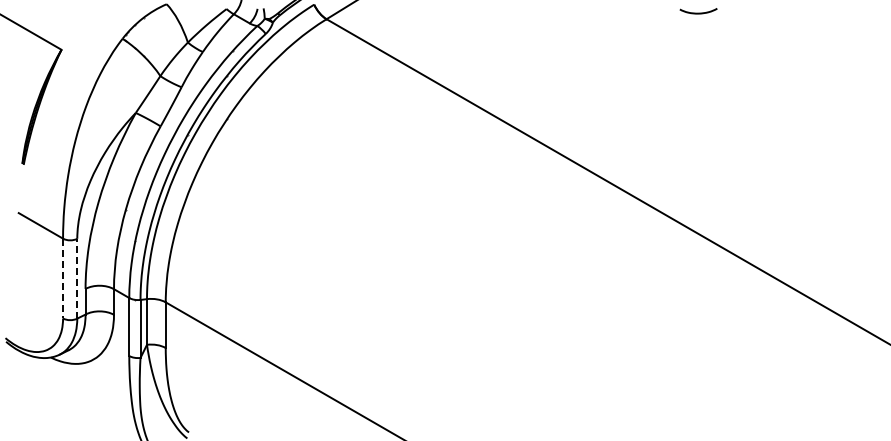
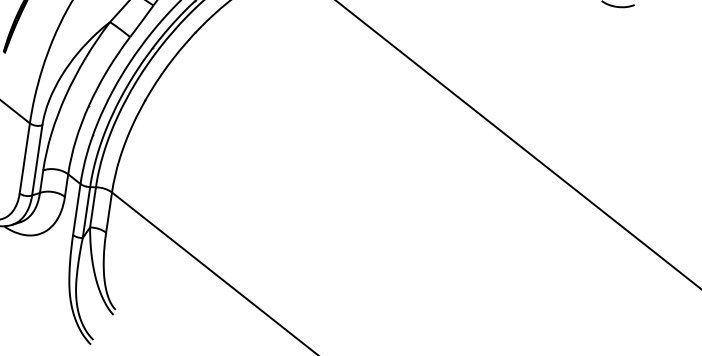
line: (63, 278) -> (25, 158), dashed -> solid
line: (77, 278) -> (37, 160), dashed -> solid

